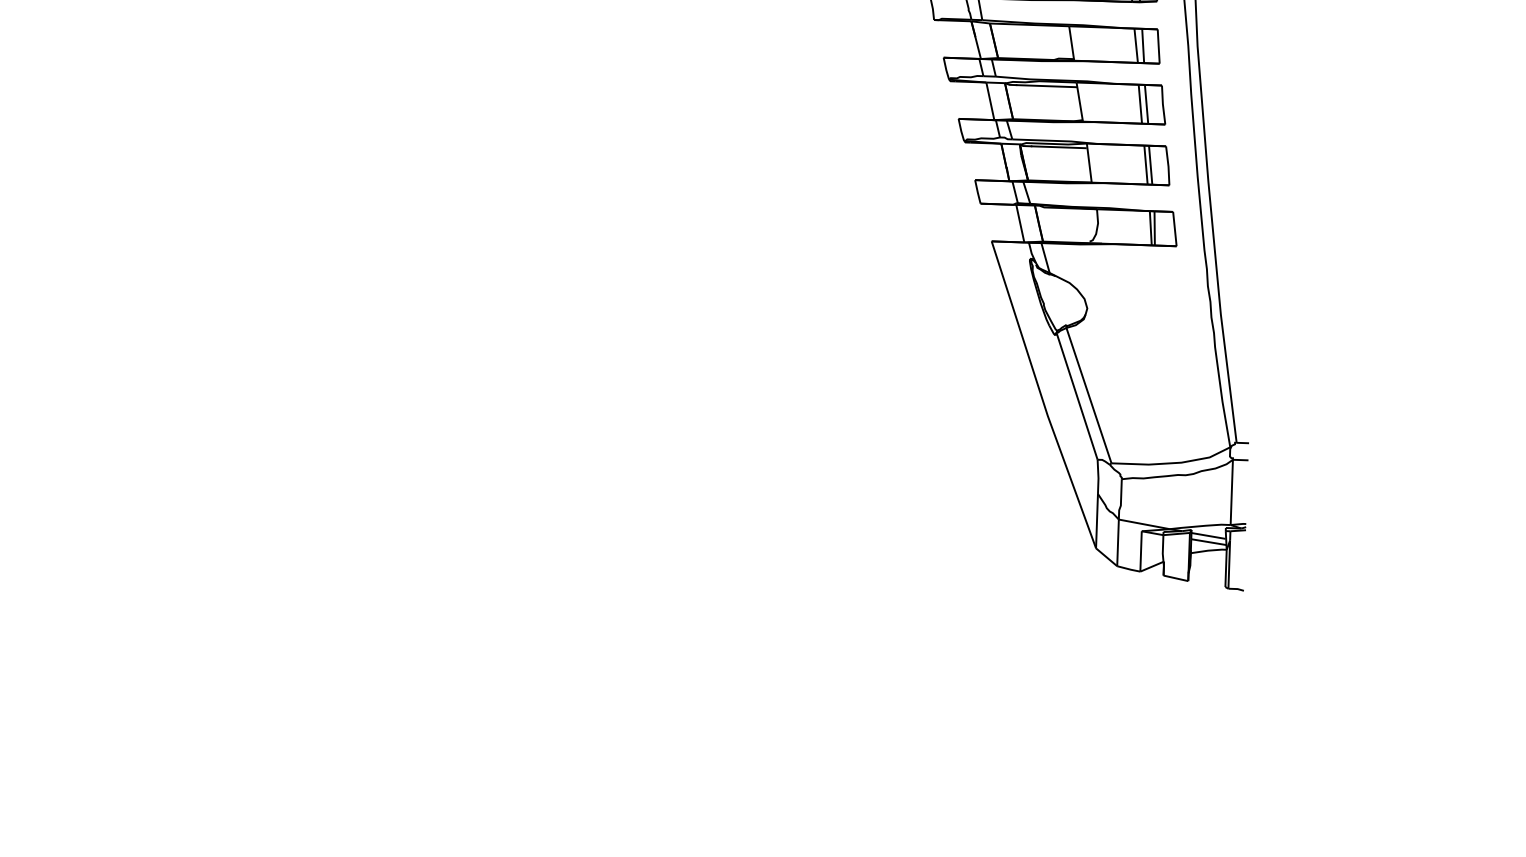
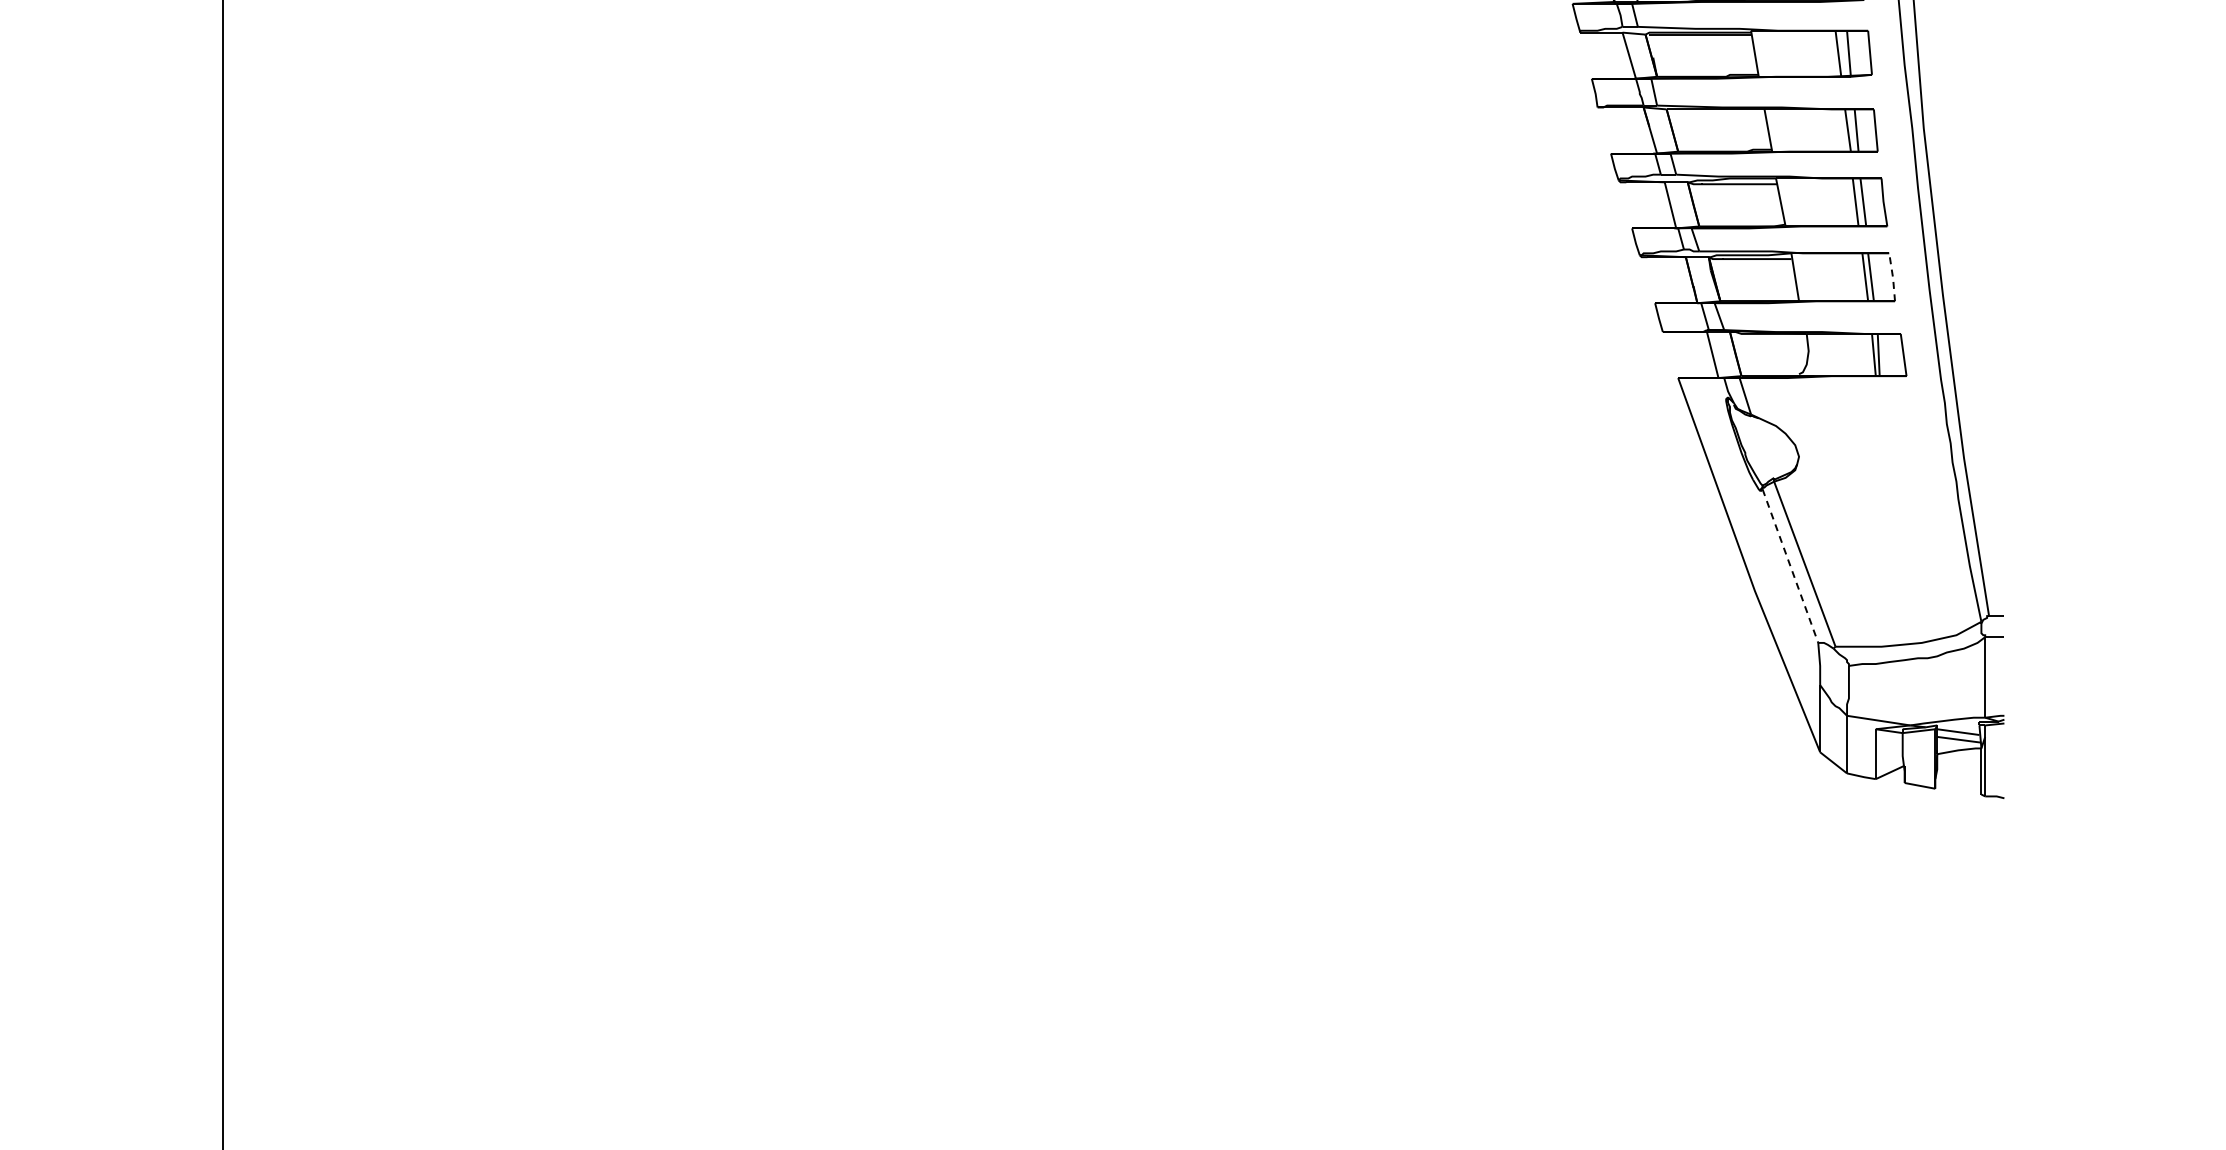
line: (1168, 166) -> (1892, 277), solid -> dashed
line: (1077, 397) -> (1790, 566), solid -> dashed

